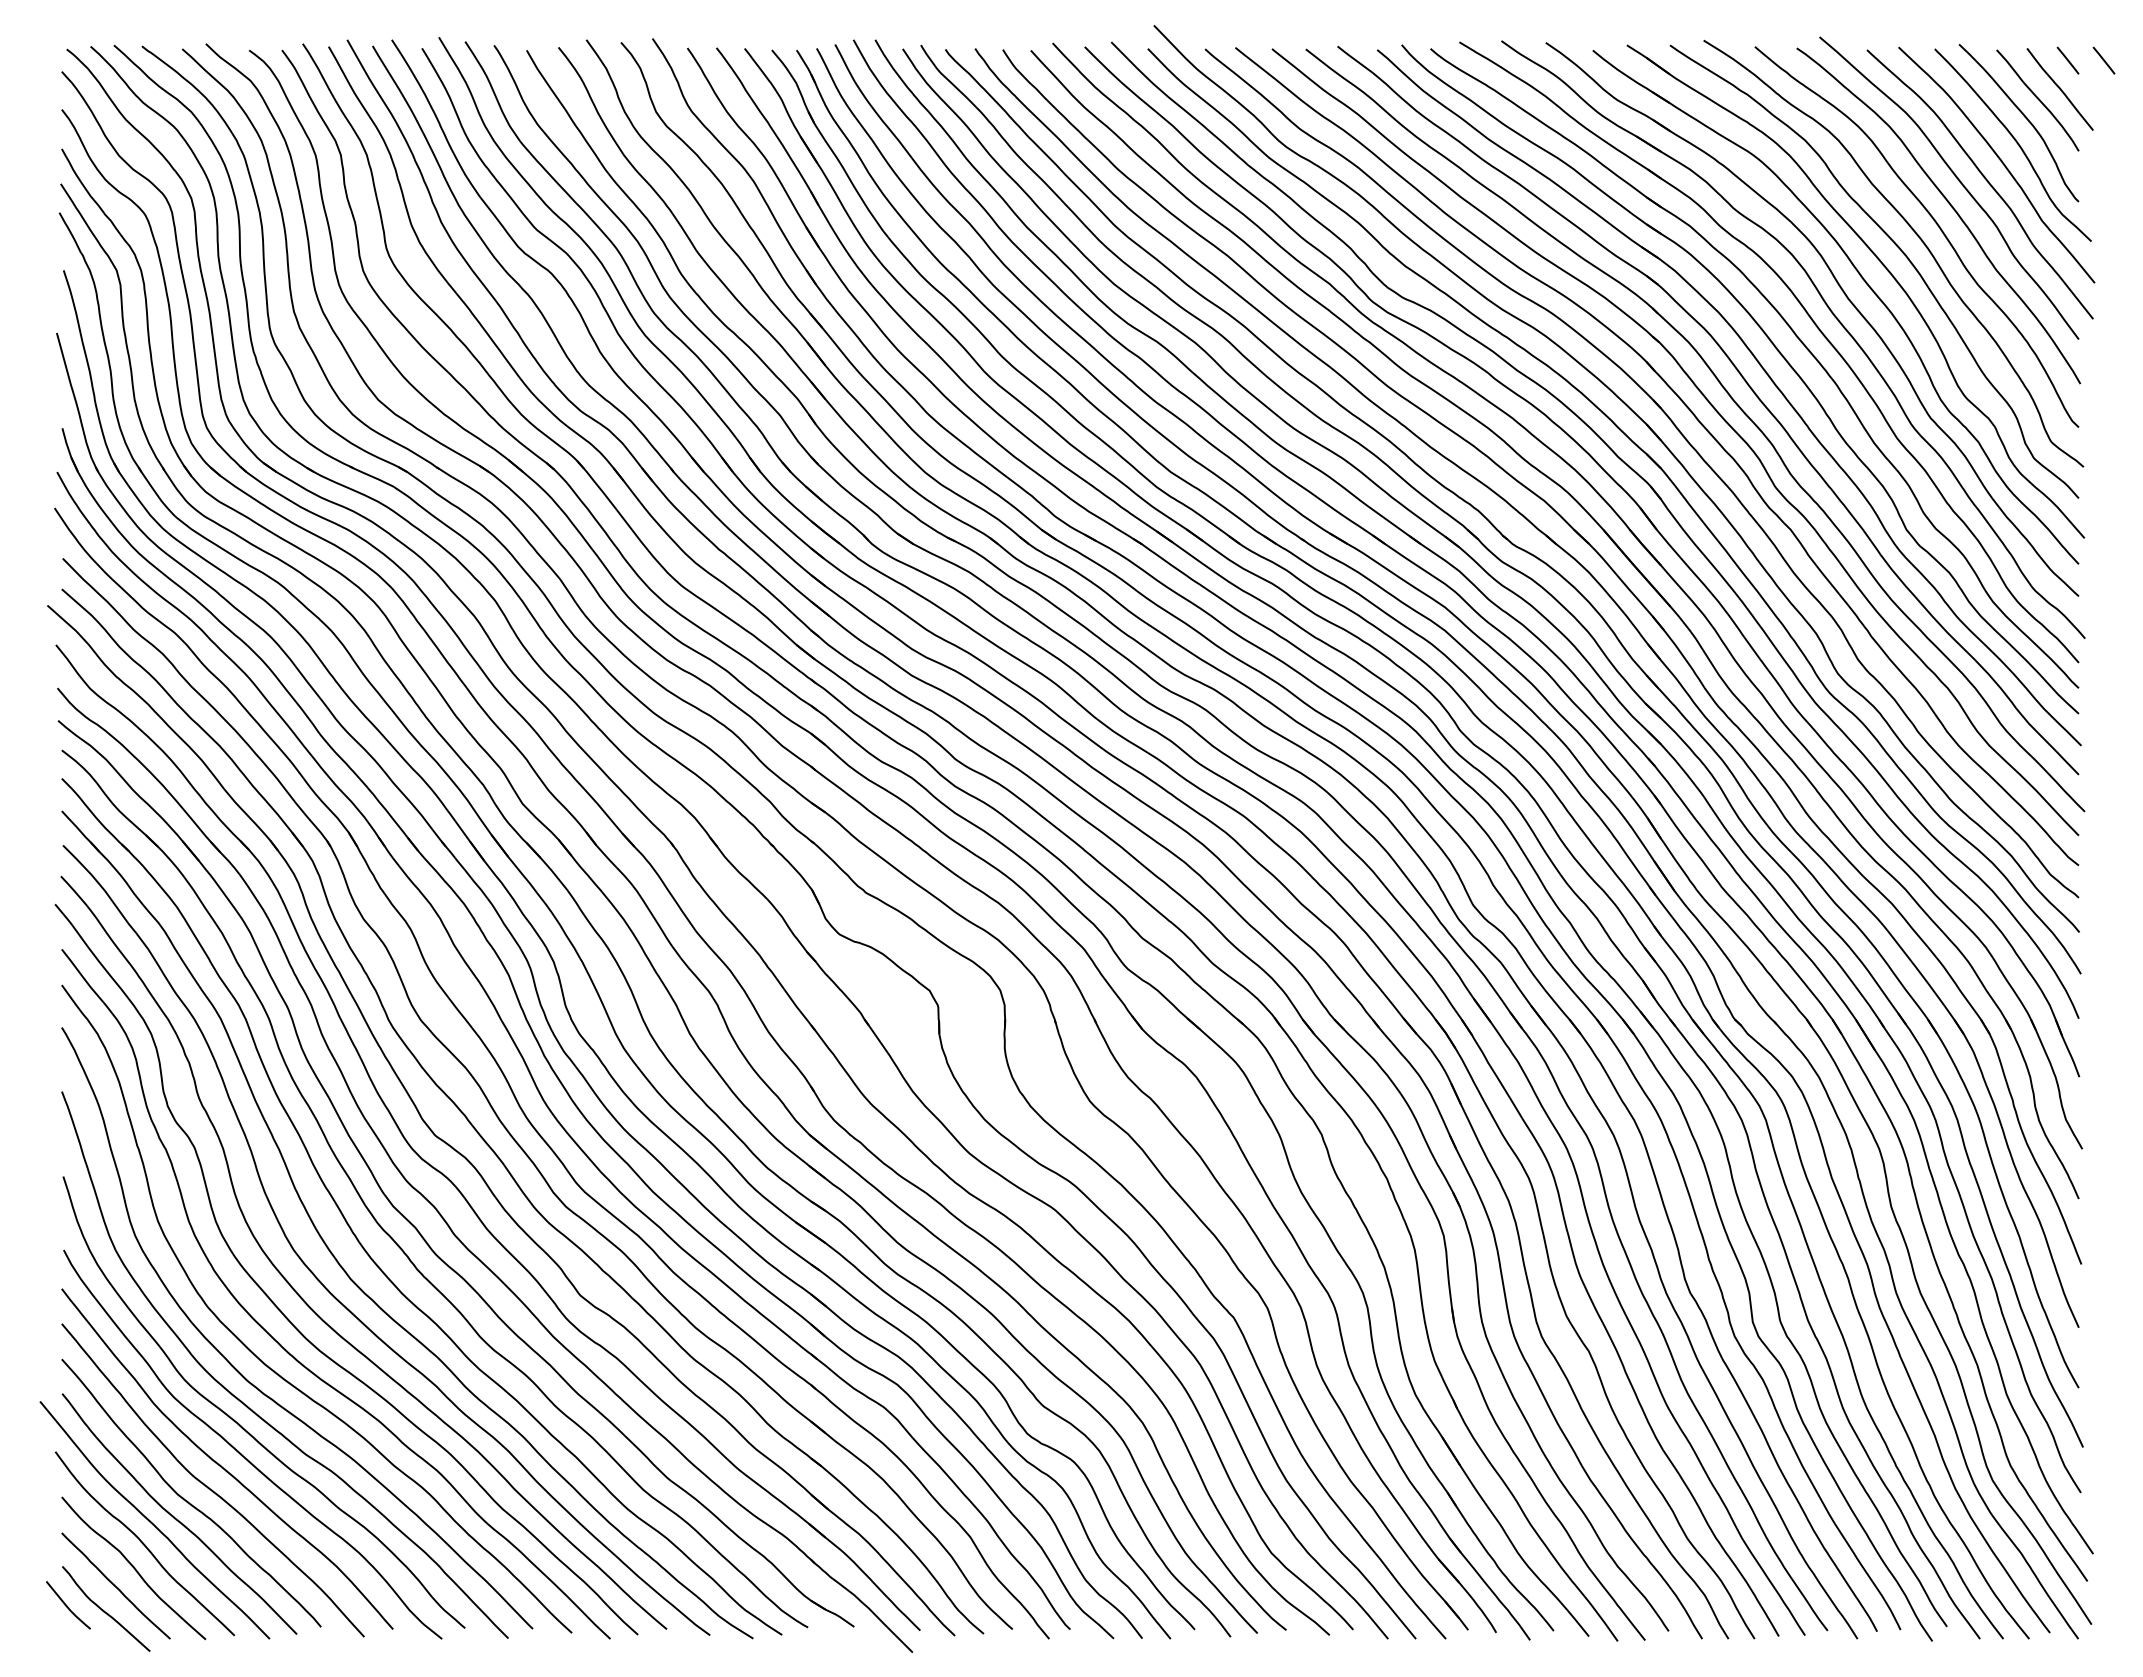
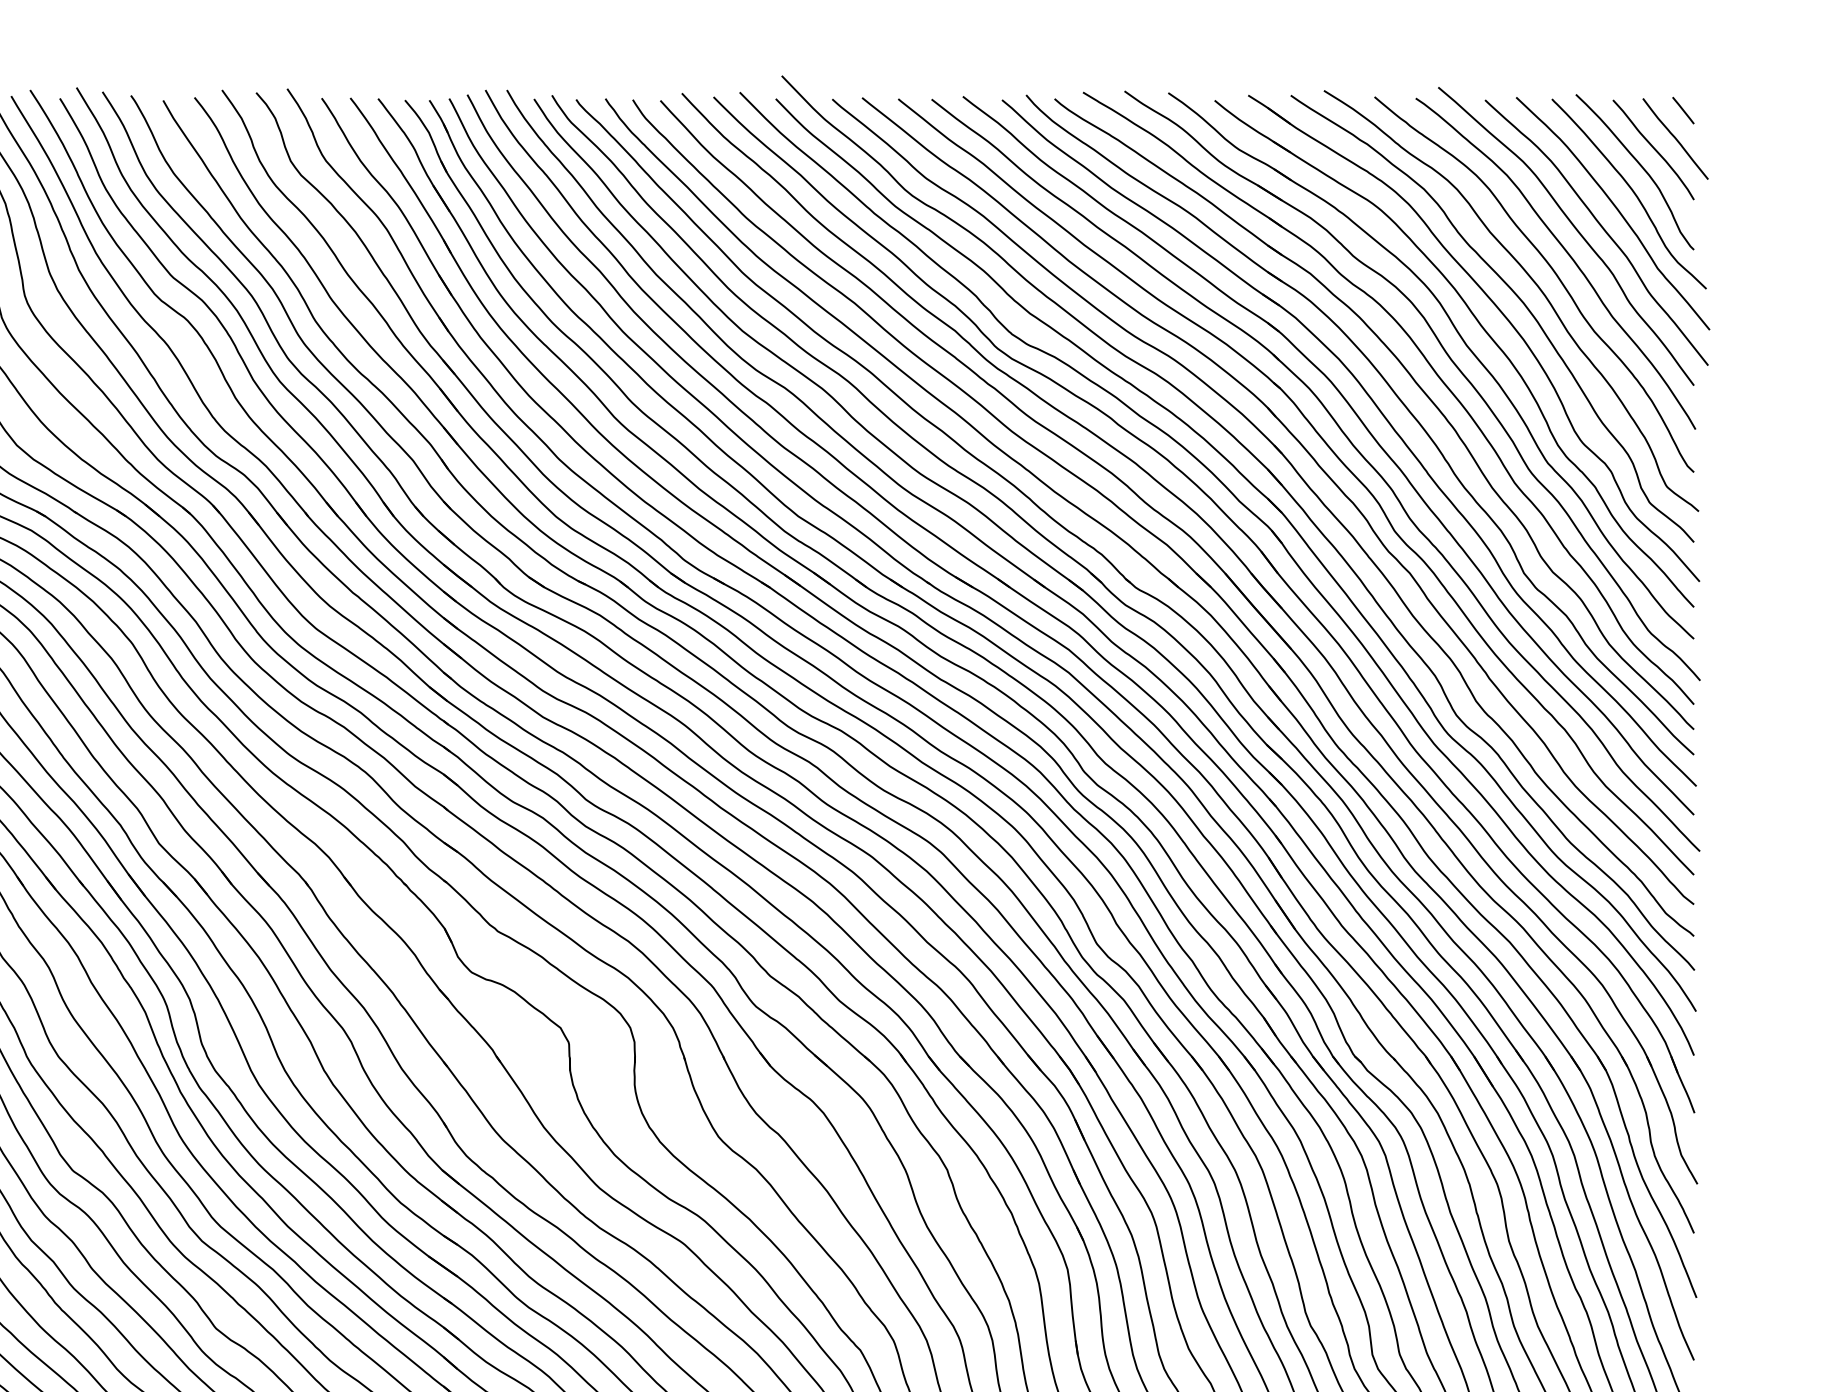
line: (2103, 60) -> (1718, 110), removed

